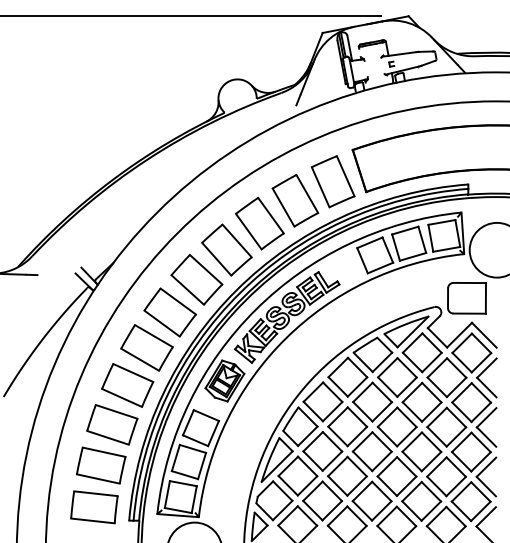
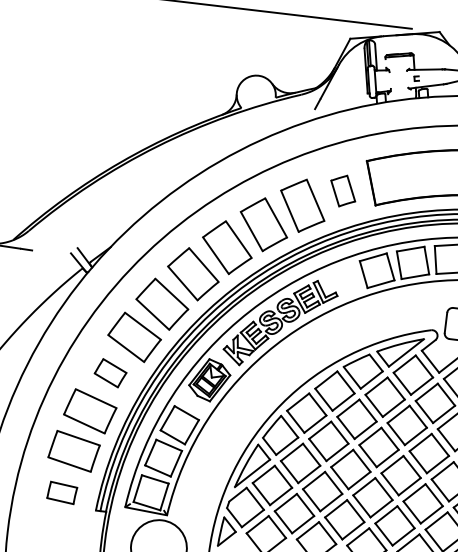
part: (332, 181) -> (342, 190), size x0.6
part: (127, 385) -> (110, 373), size x0.6
part: (94, 507) -> (62, 493), size x0.6

